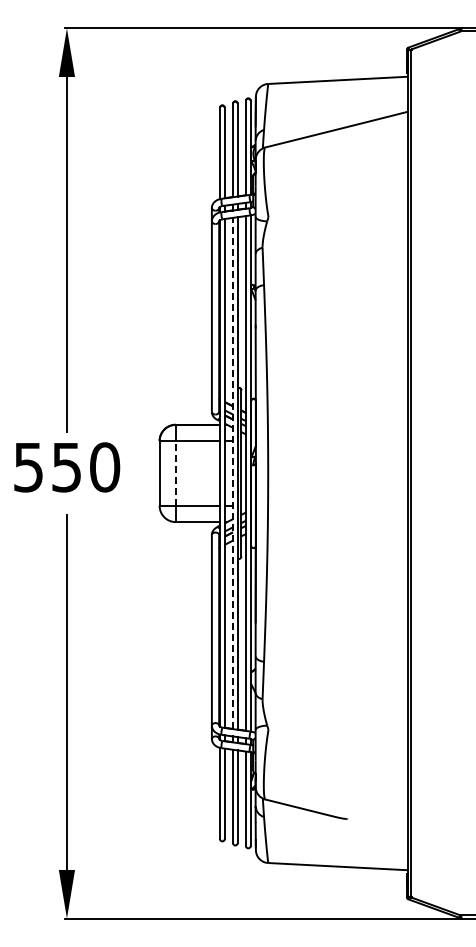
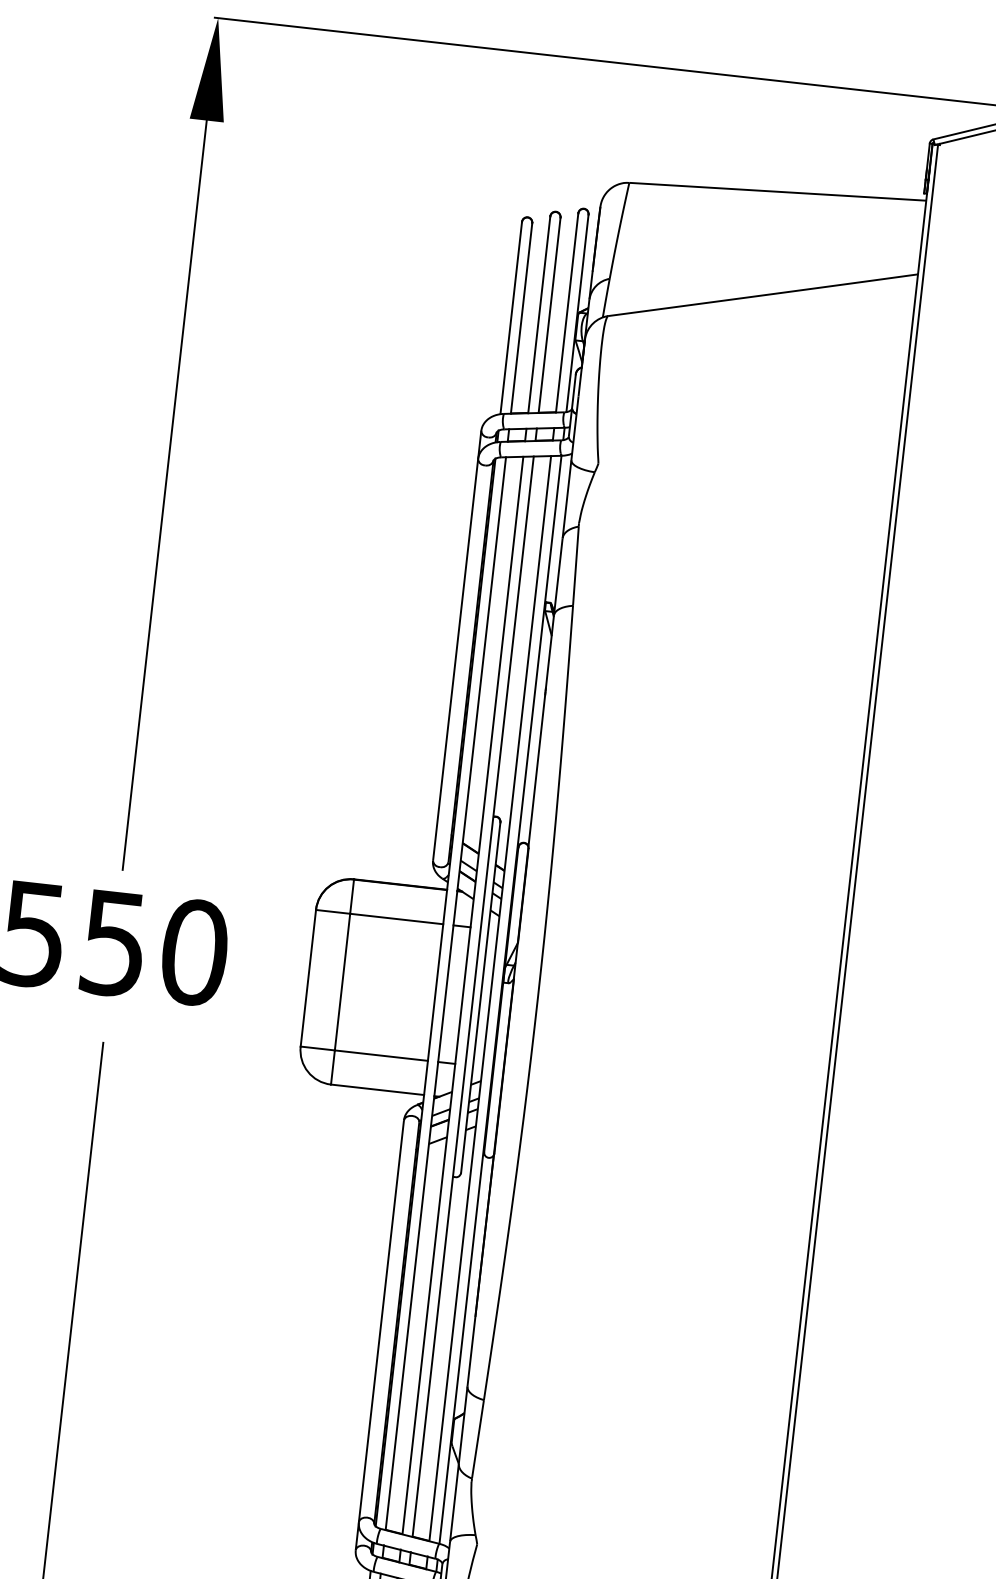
line: (175, 473) -> (341, 982), dashed -> solid
line: (232, 473) -> (461, 995), dashed -> solid

